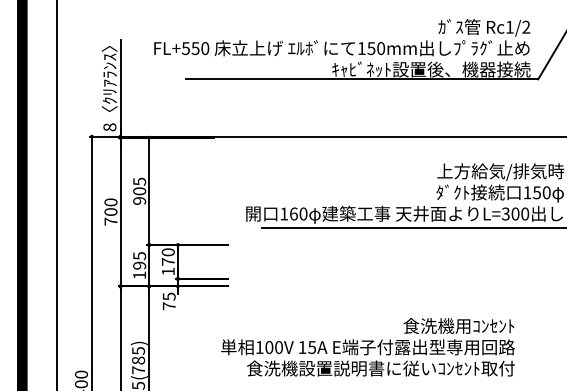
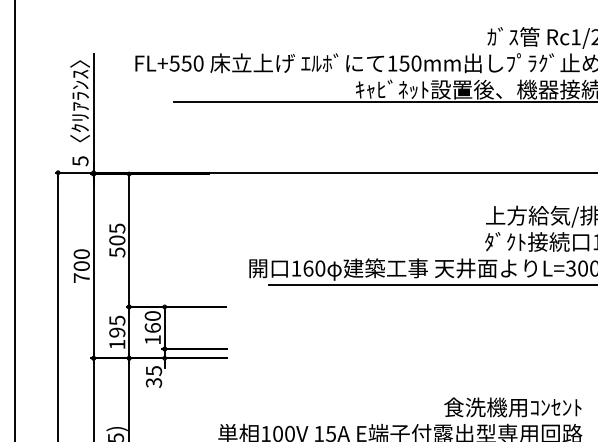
text: (109, 127) -> (79, 161), 8 -> 5
text: (139, 201) -> (117, 253), 905 -> 505
text: (167, 261) -> (151, 327), 170 -> 160
text: (168, 306) -> (153, 383), 75 -> 35

